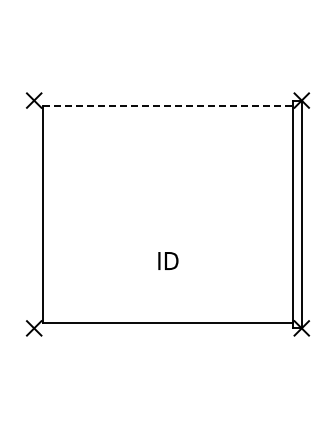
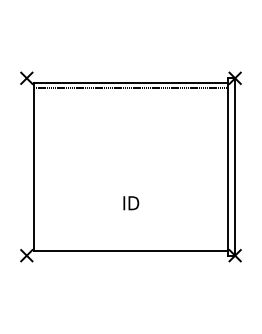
line: (168, 106) -> (131, 82), dashed -> solid
line: (167, 113) -> (130, 88), added

